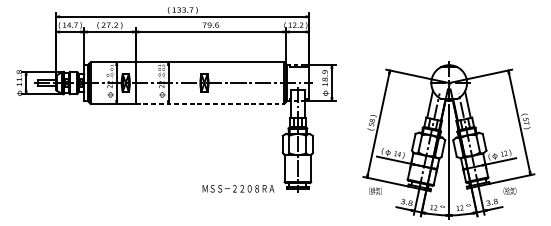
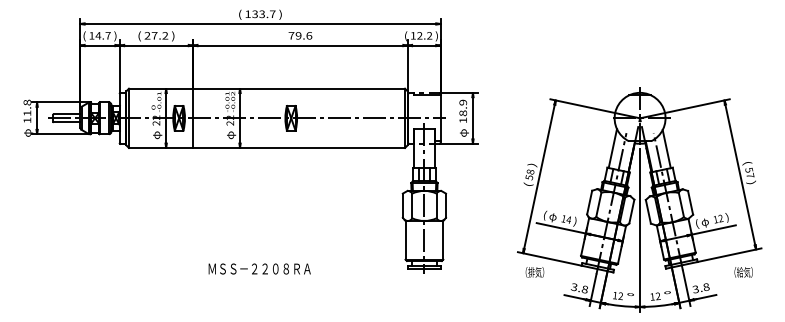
line: (210, 103) -> (299, 147), dashed -> solid
text: (238, 188) -> (259, 268), moved
text: (509, 191) -> (743, 272), moved

